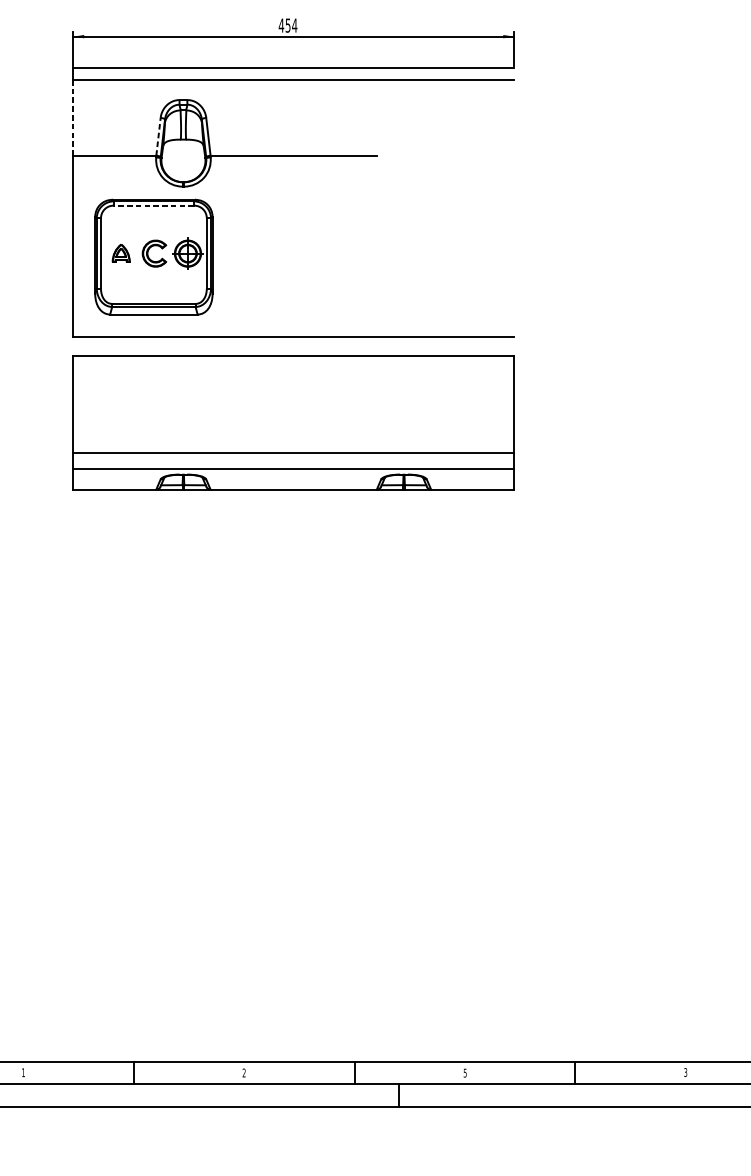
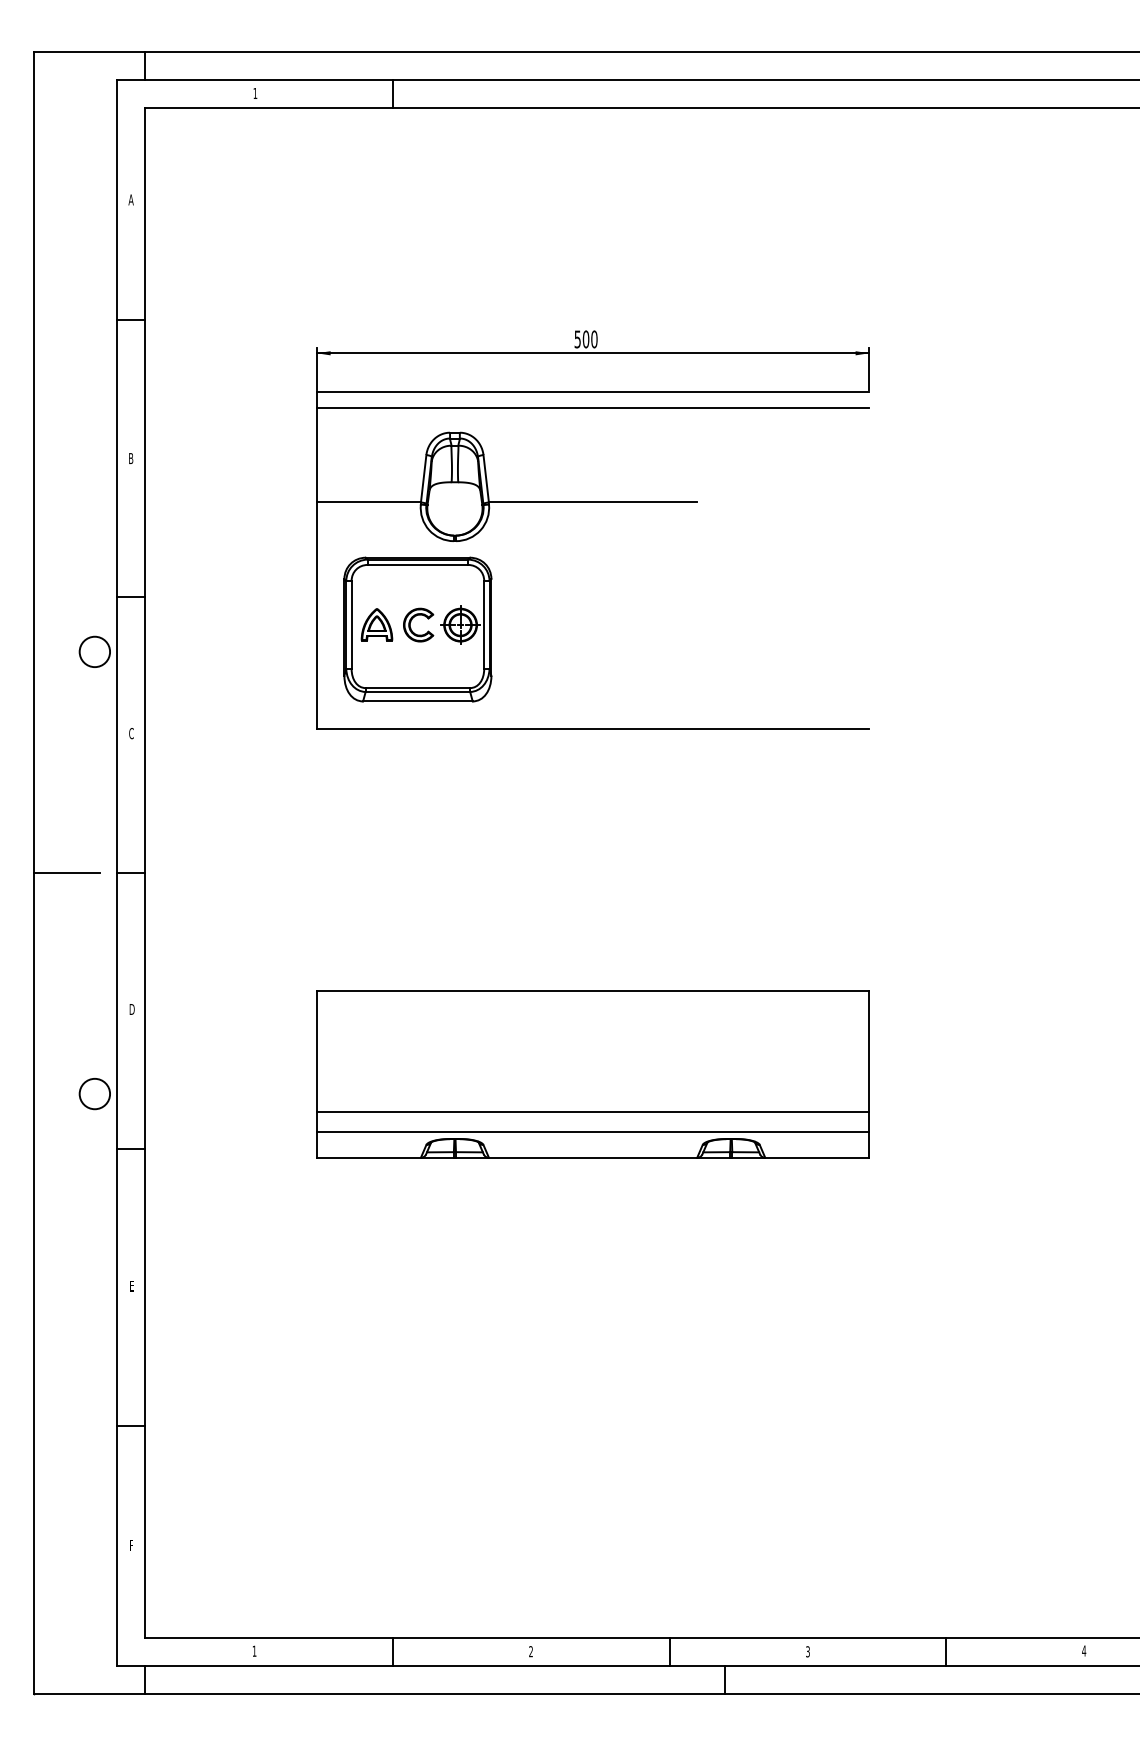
text: (287, 25) -> (585, 339), 454 -> 500
line: (72, 117) -> (316, 454), dashed -> solid
line: (158, 136) -> (423, 478), dashed -> solid
line: (153, 205) -> (417, 564), dashed -> solid
part: (120, 253) -> (376, 624), size x1.43
part: (293, 423) -> (592, 1074), moved
text: (464, 1072) -> (807, 1651), 5 -> 3
text: (685, 1072) -> (1084, 1650), 3 -> 4

